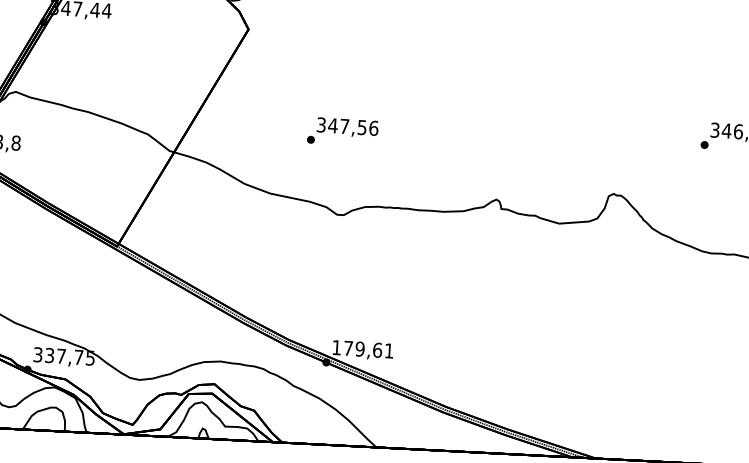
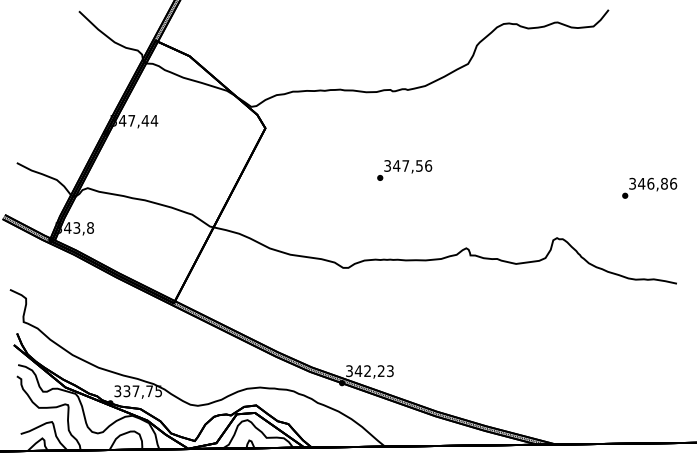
text: (342, 132) -> (404, 170), moved
text: (362, 349) -> (369, 371), 179,61 -> 342,23

